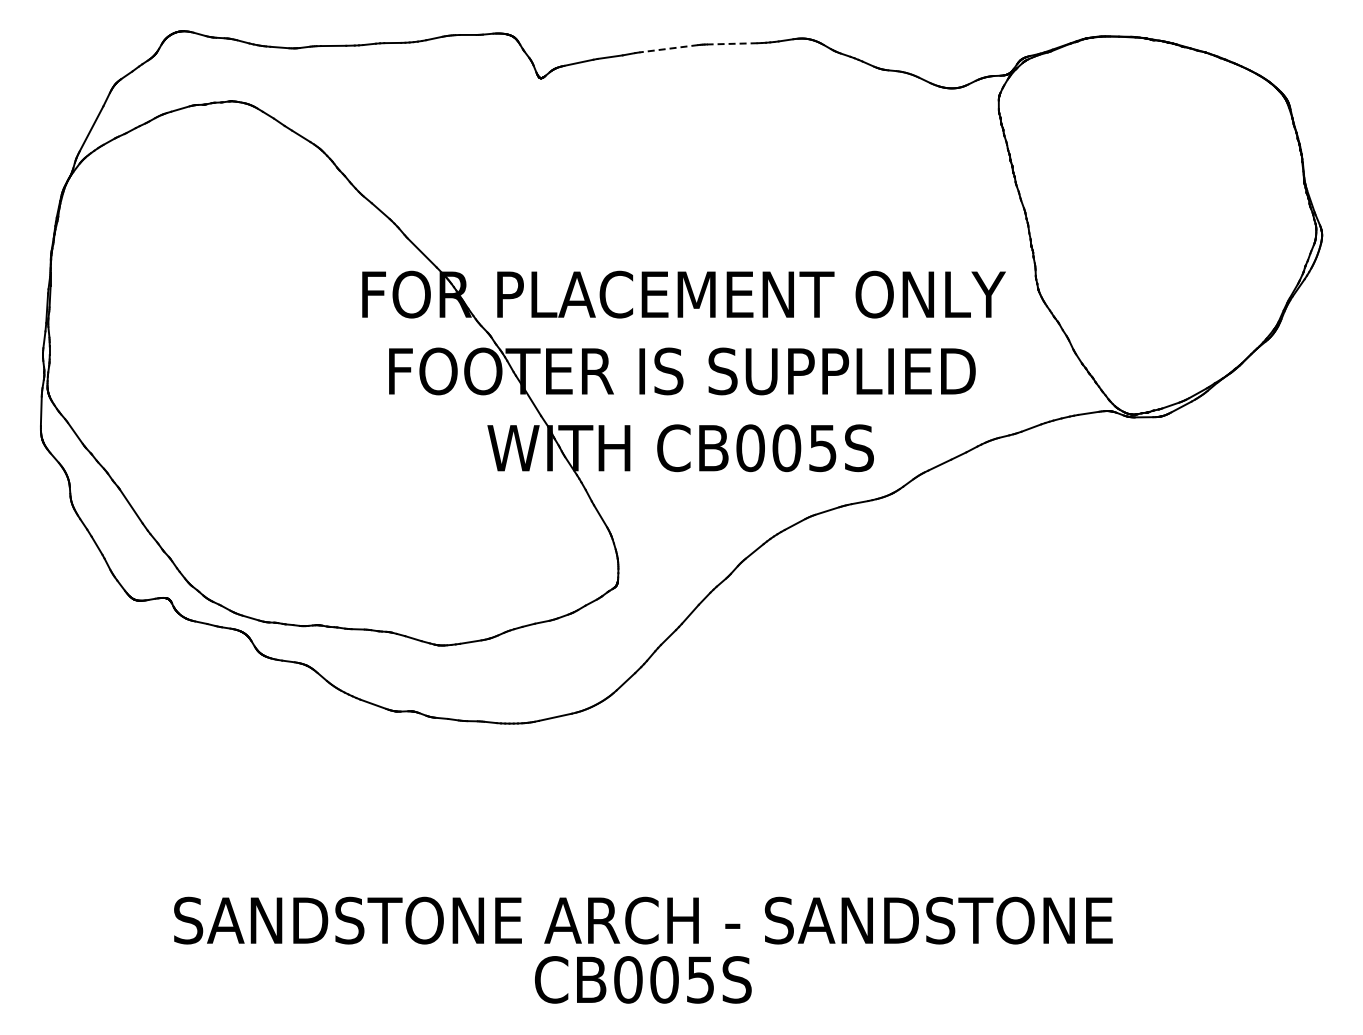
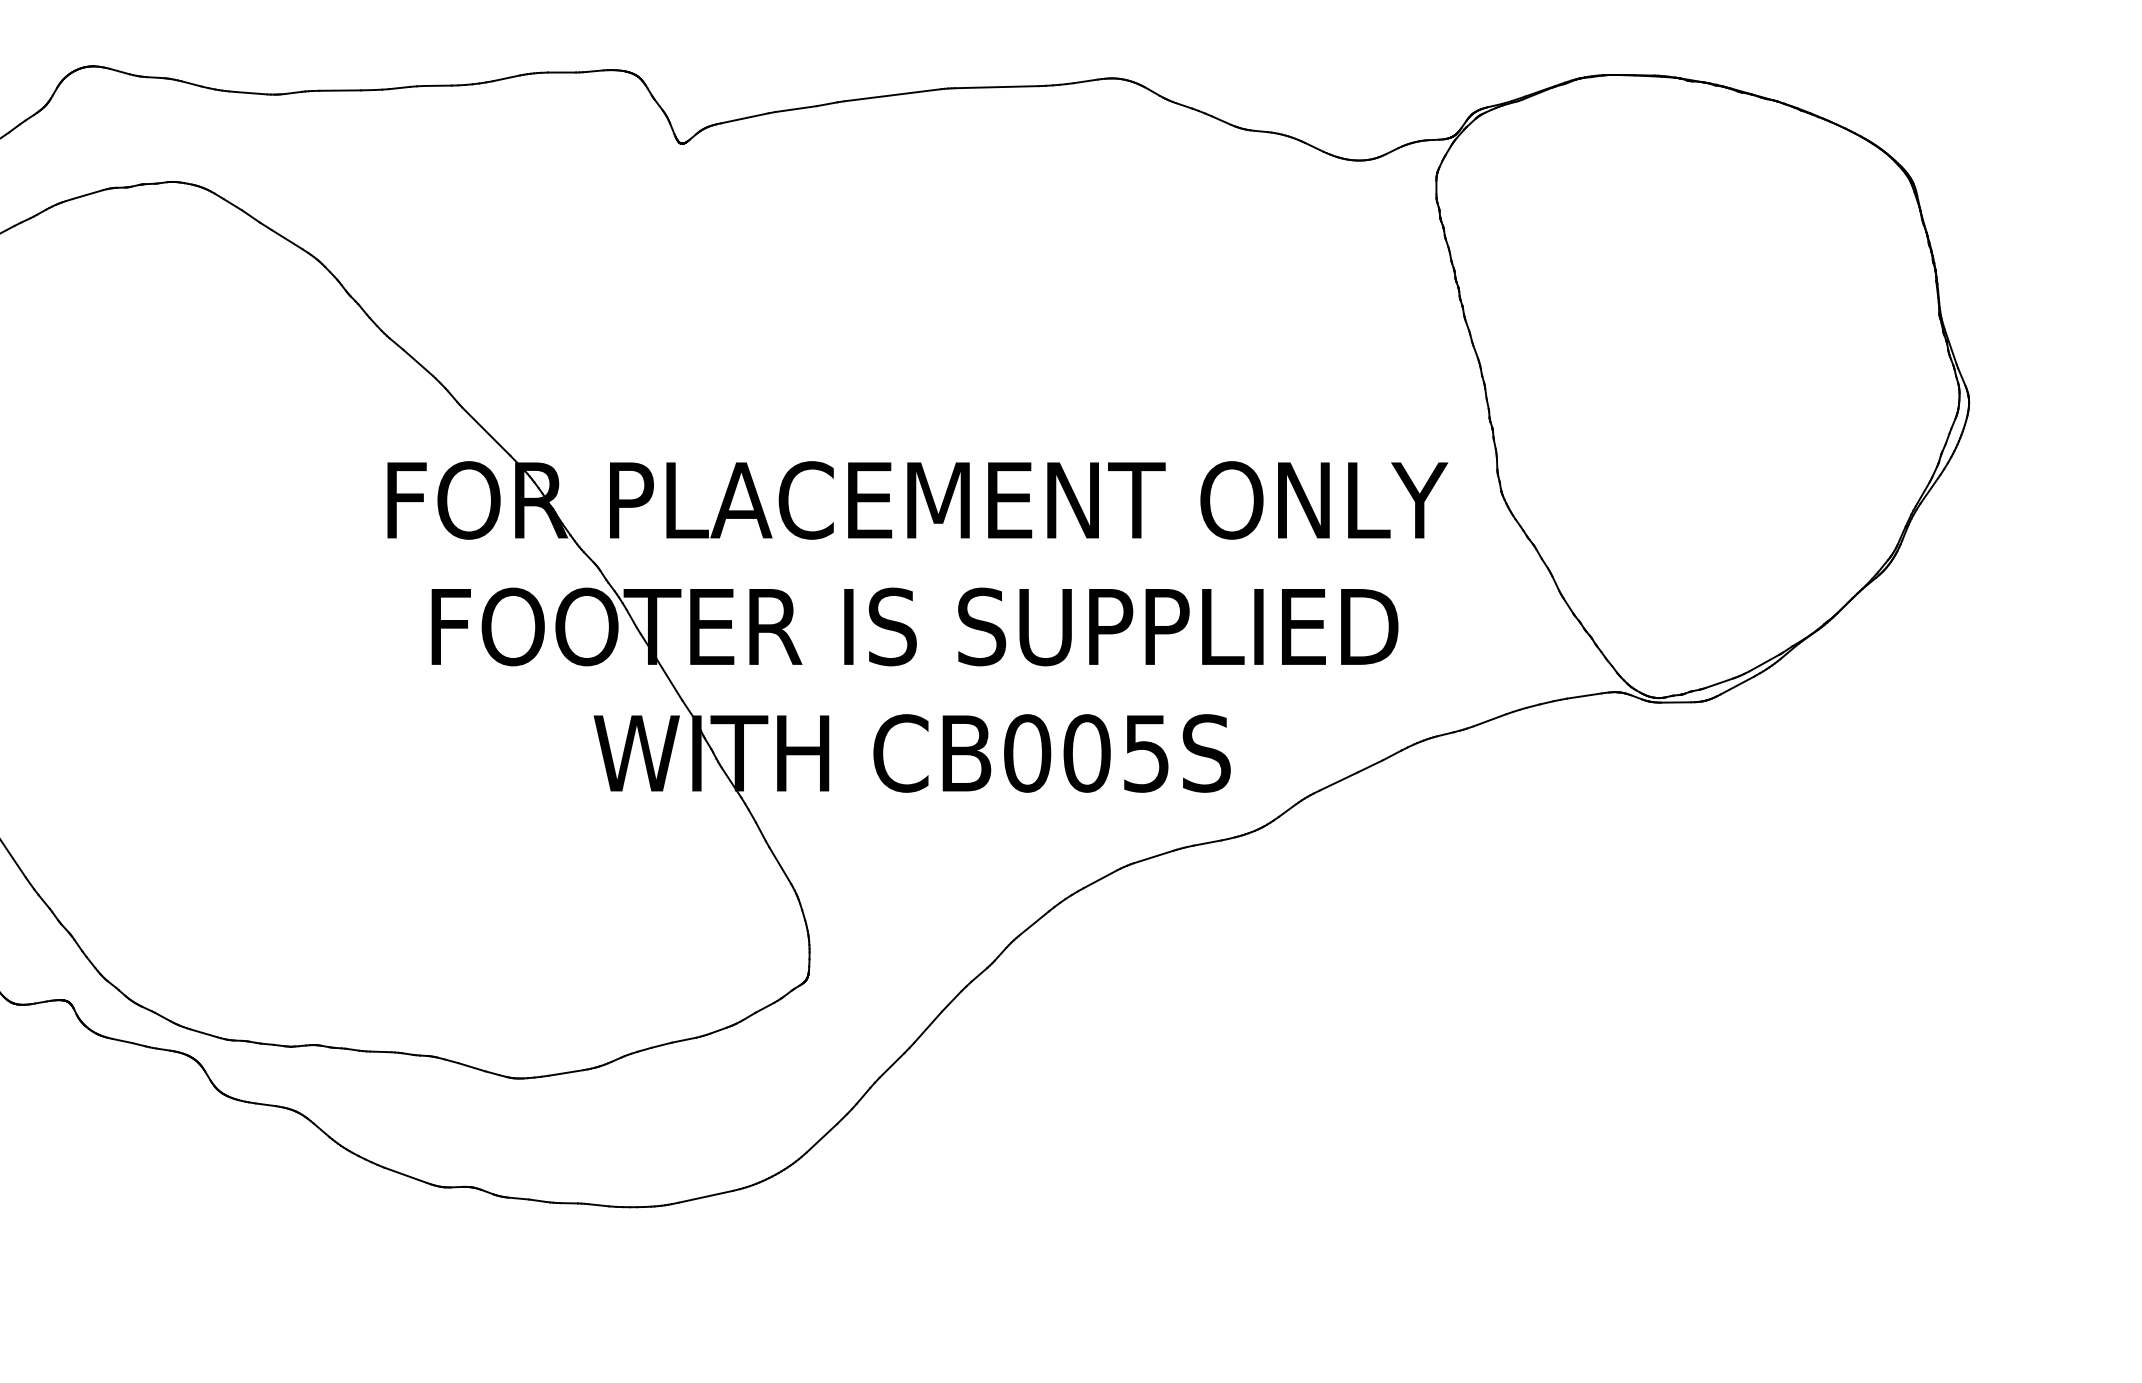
line: (731, 43) -> (995, 86), dashed -> solid
line: (668, 48) -> (892, 94), dashed -> solid

